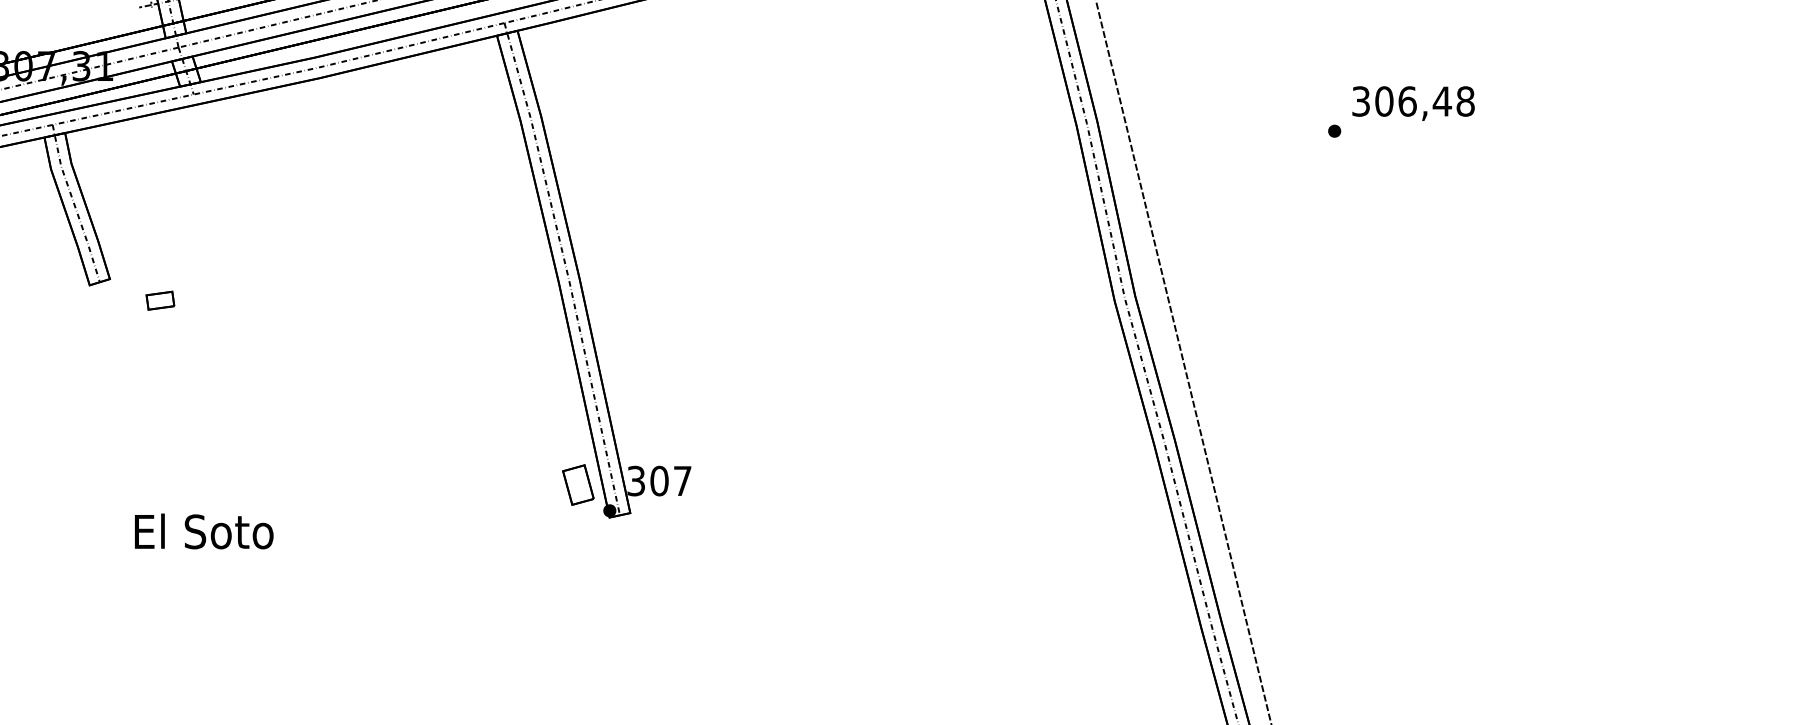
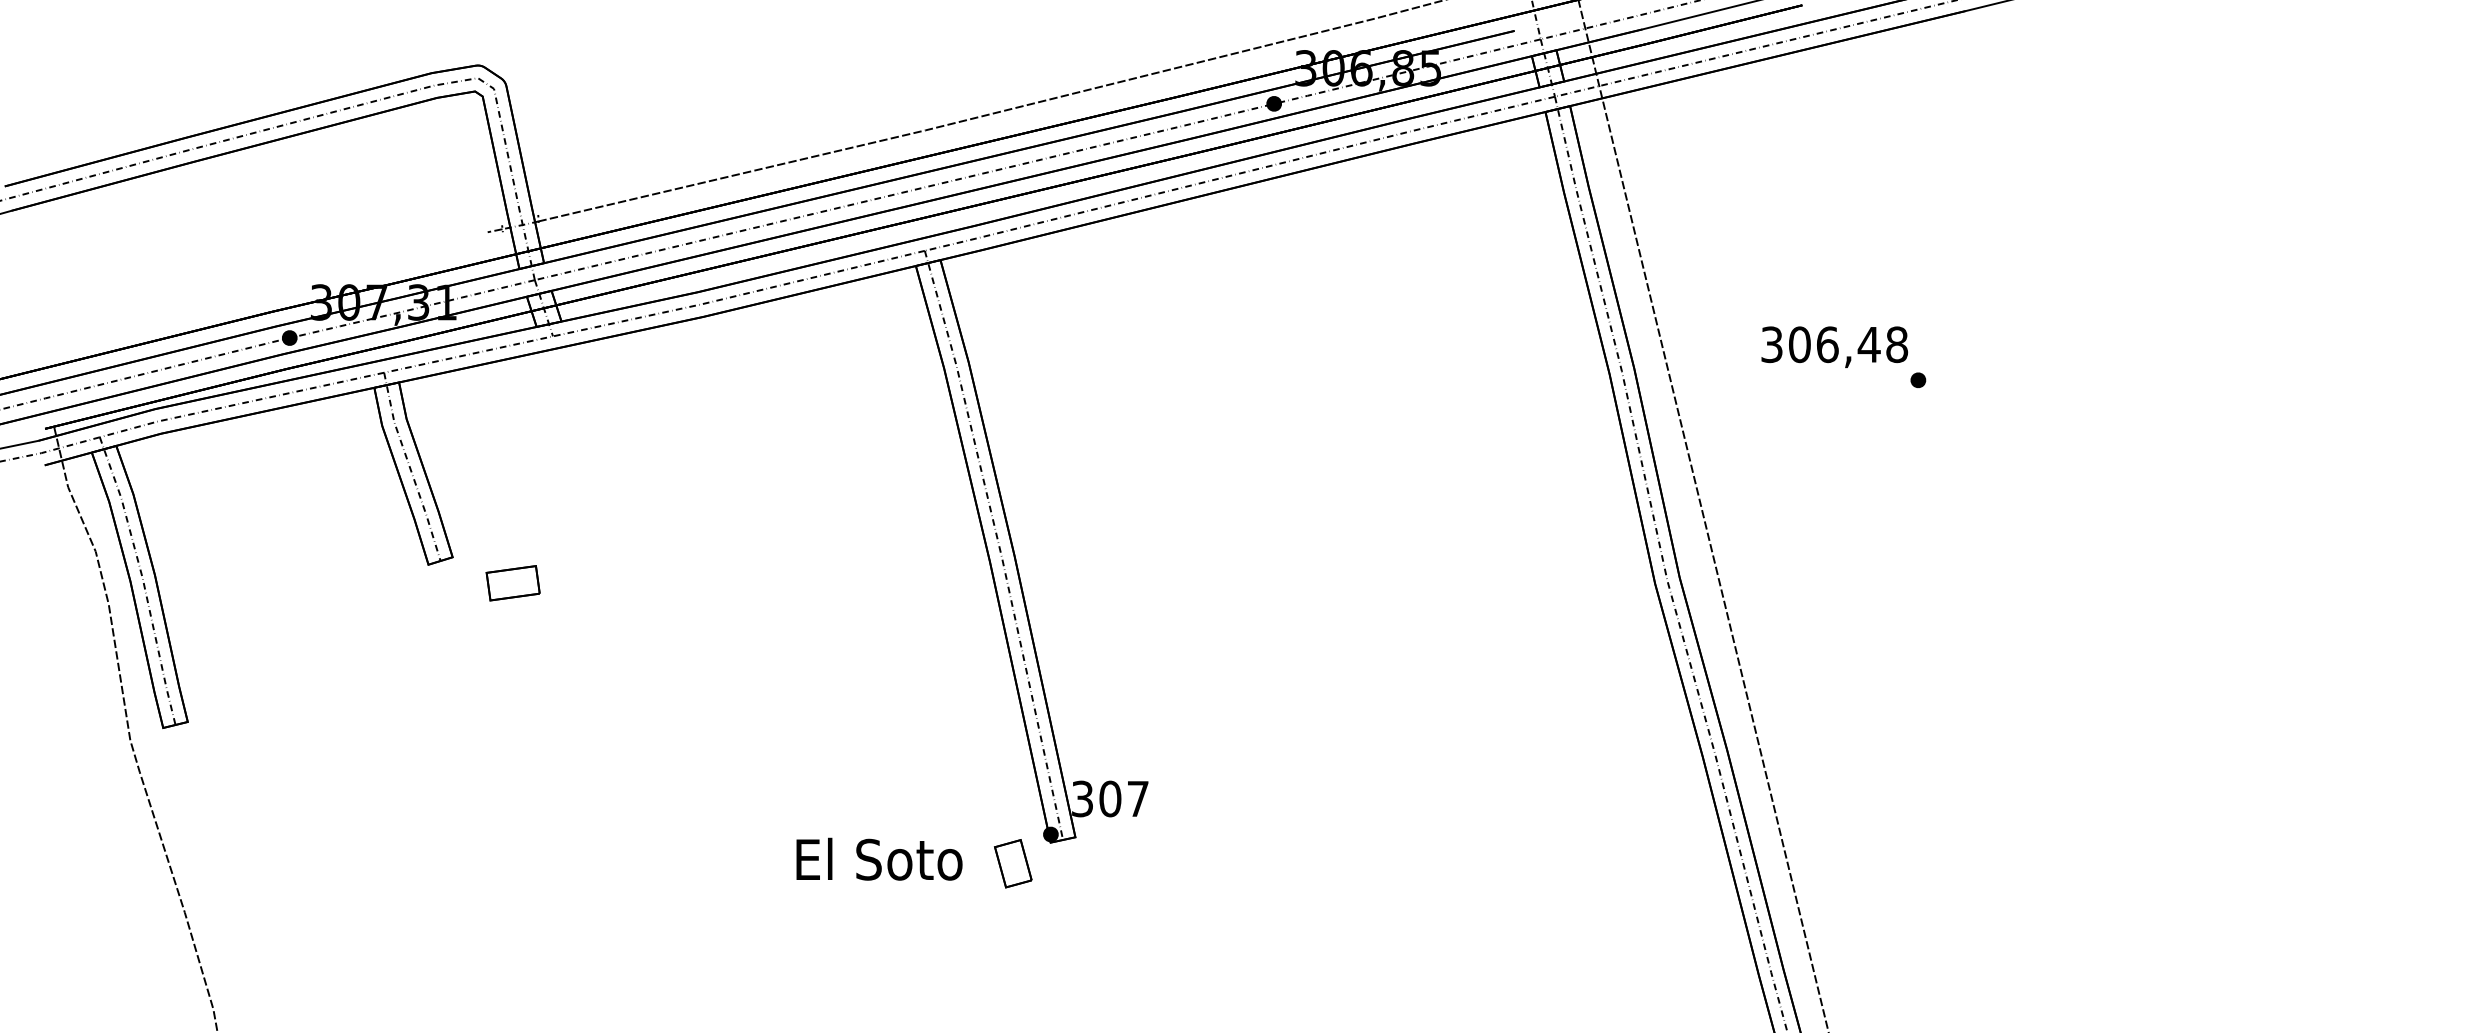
text: (1413, 102) -> (1834, 346), moved
part: (159, 300) -> (512, 582), size x1.6
part: (578, 484) -> (1013, 863), moved
text: (204, 530) -> (879, 858), moved

